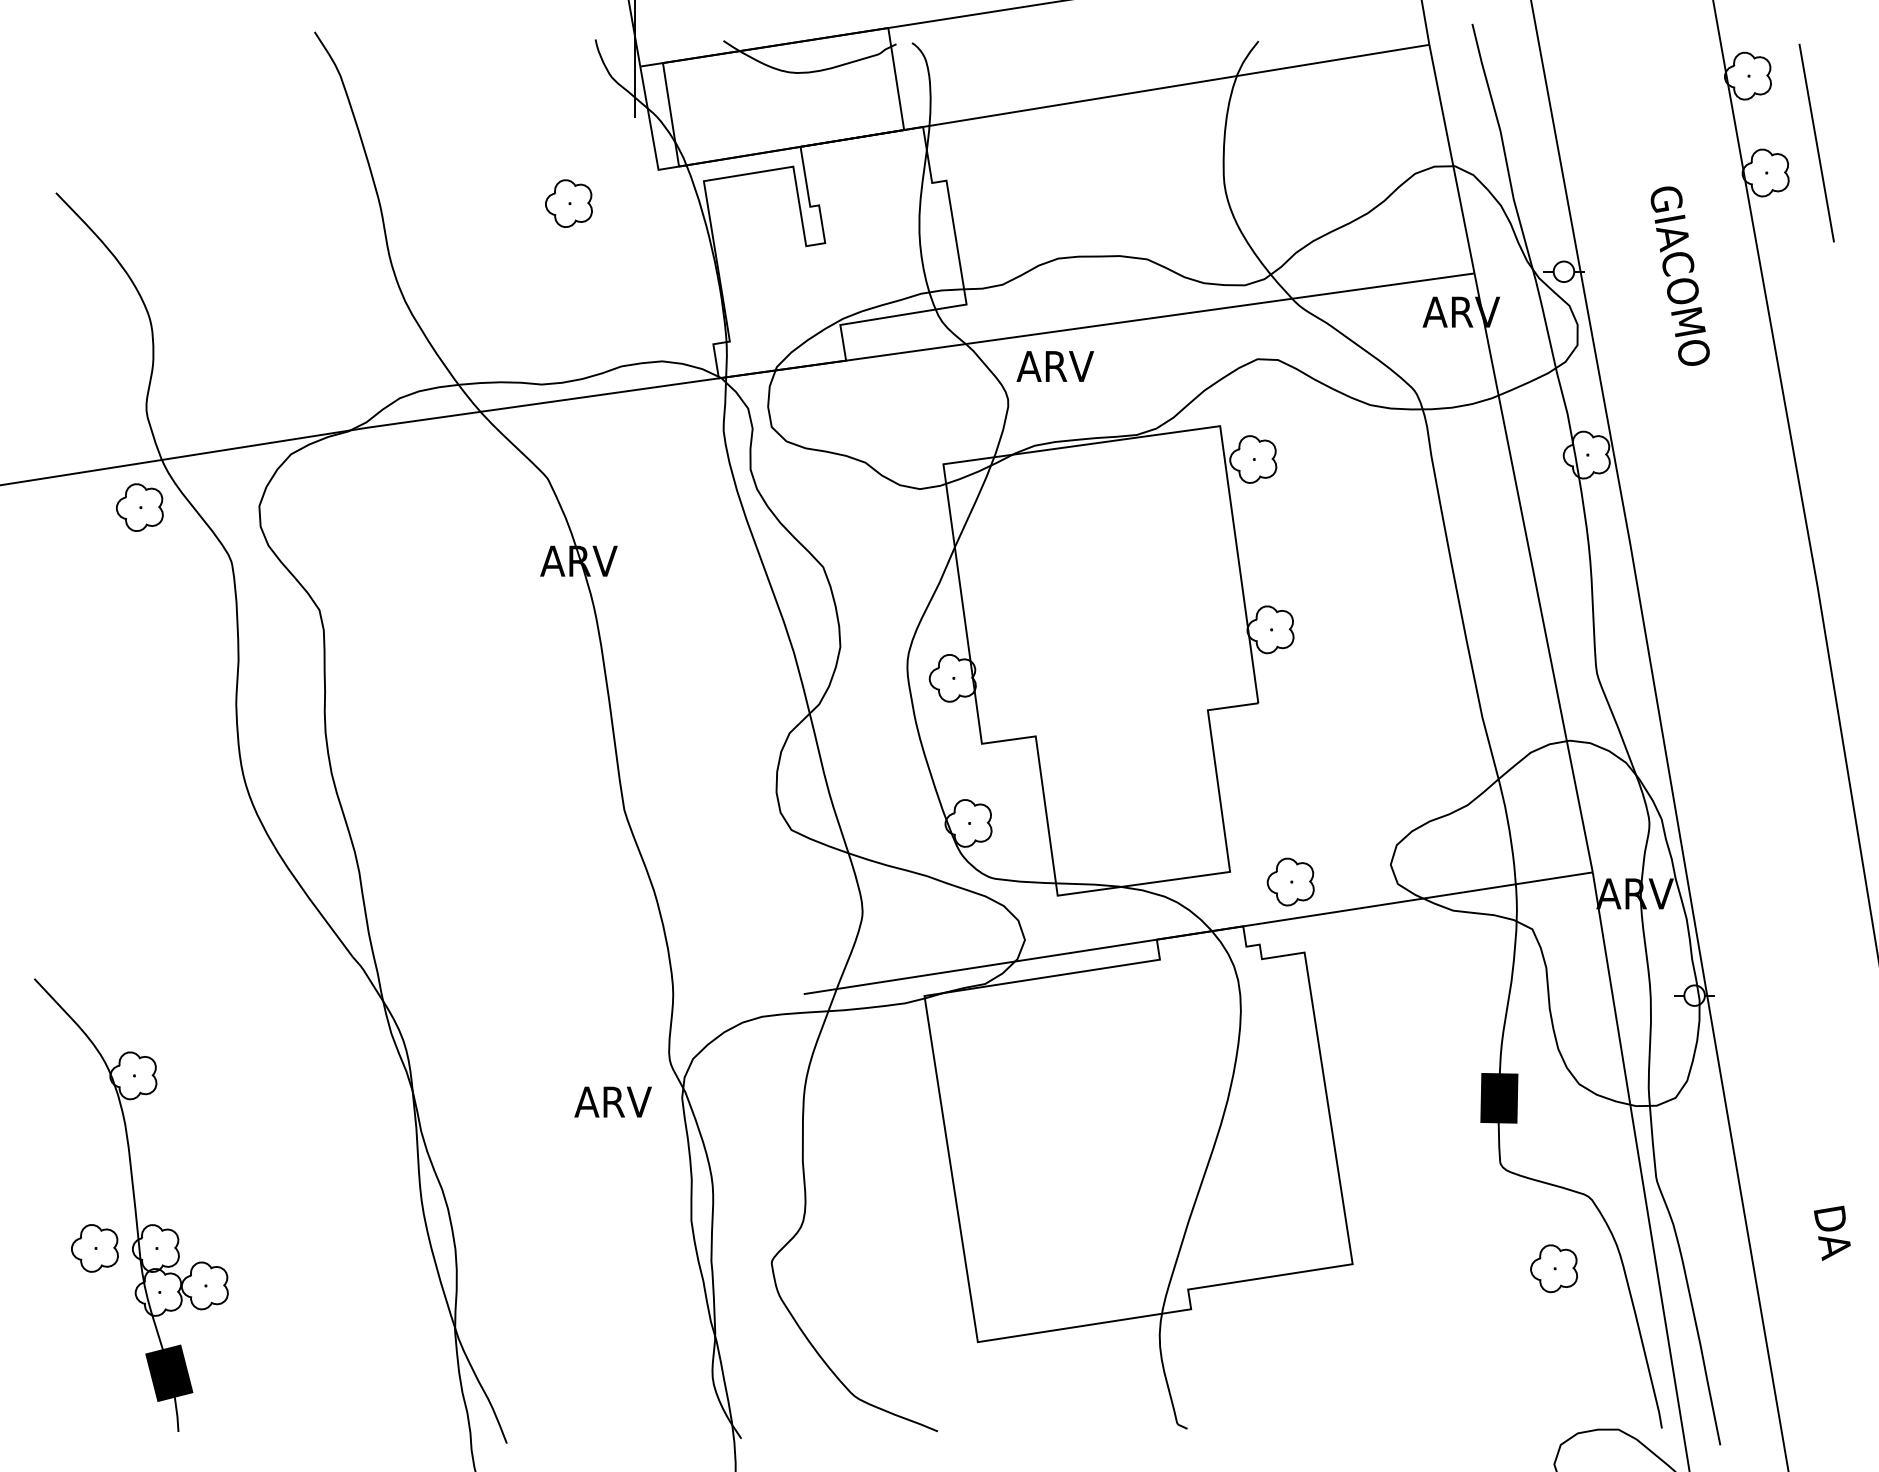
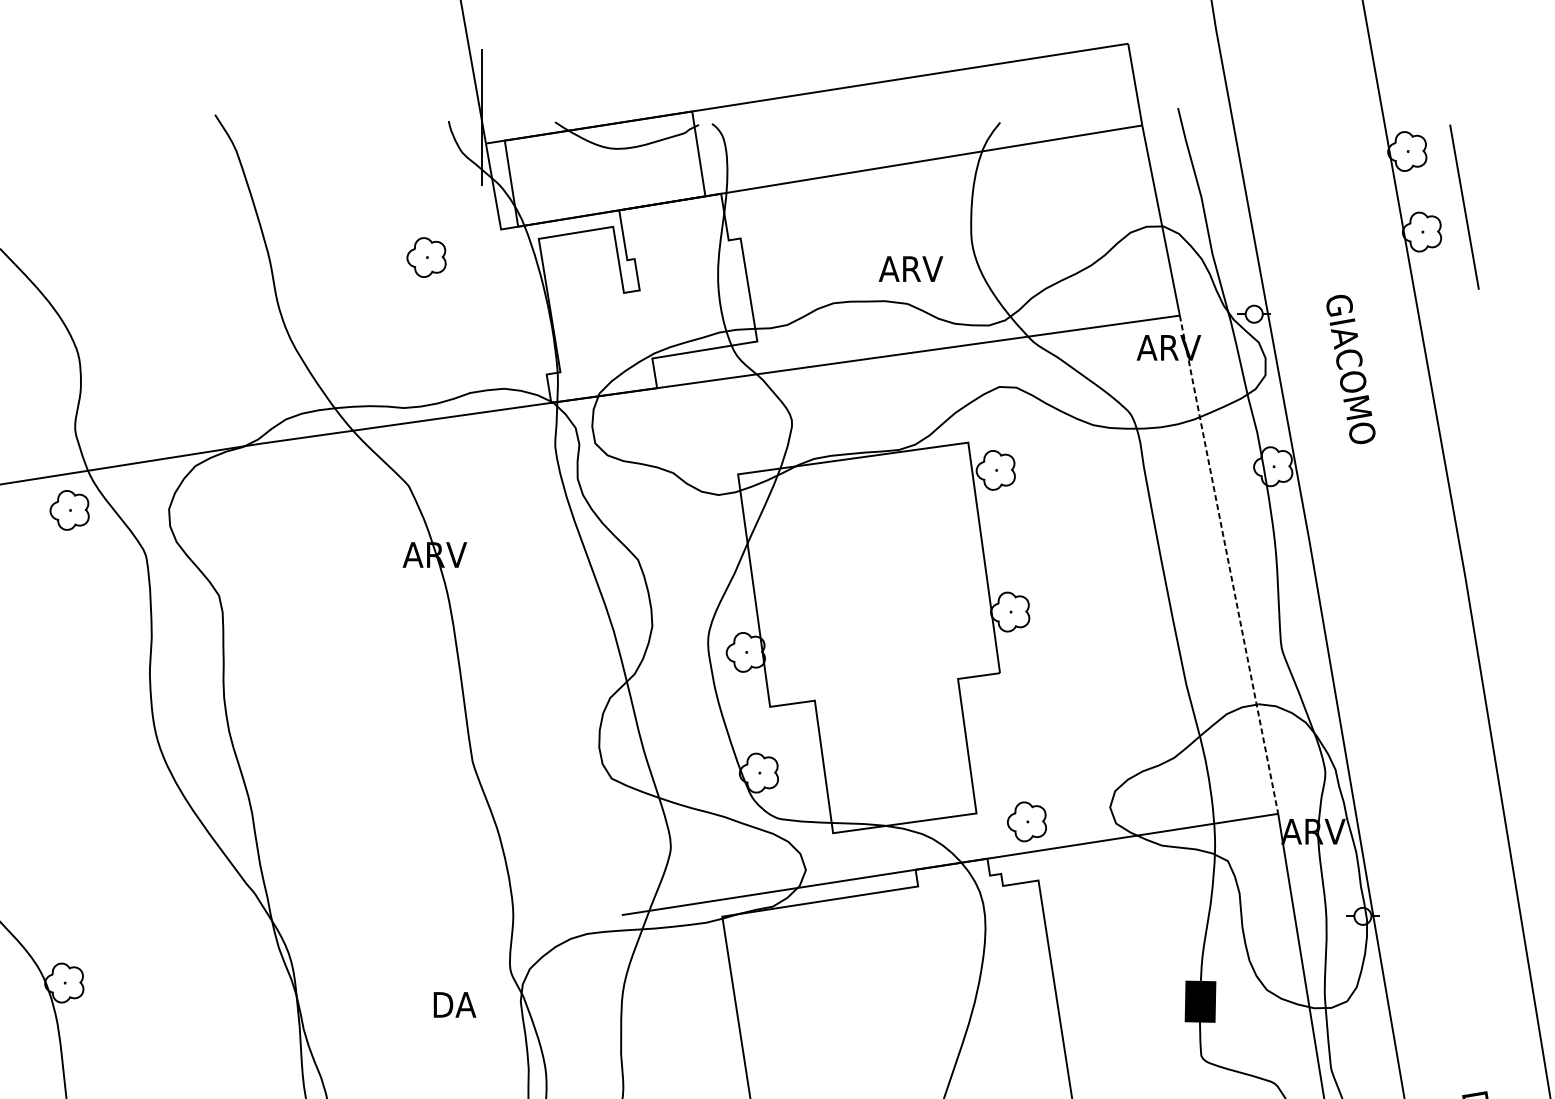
text: (1679, 275) -> (1350, 368), moved
text: (1054, 366) -> (910, 269), moved
line: (1533, 573) -> (1228, 565), solid -> dashed
text: (612, 1101) -> (462, 1004), ARV -> DA

